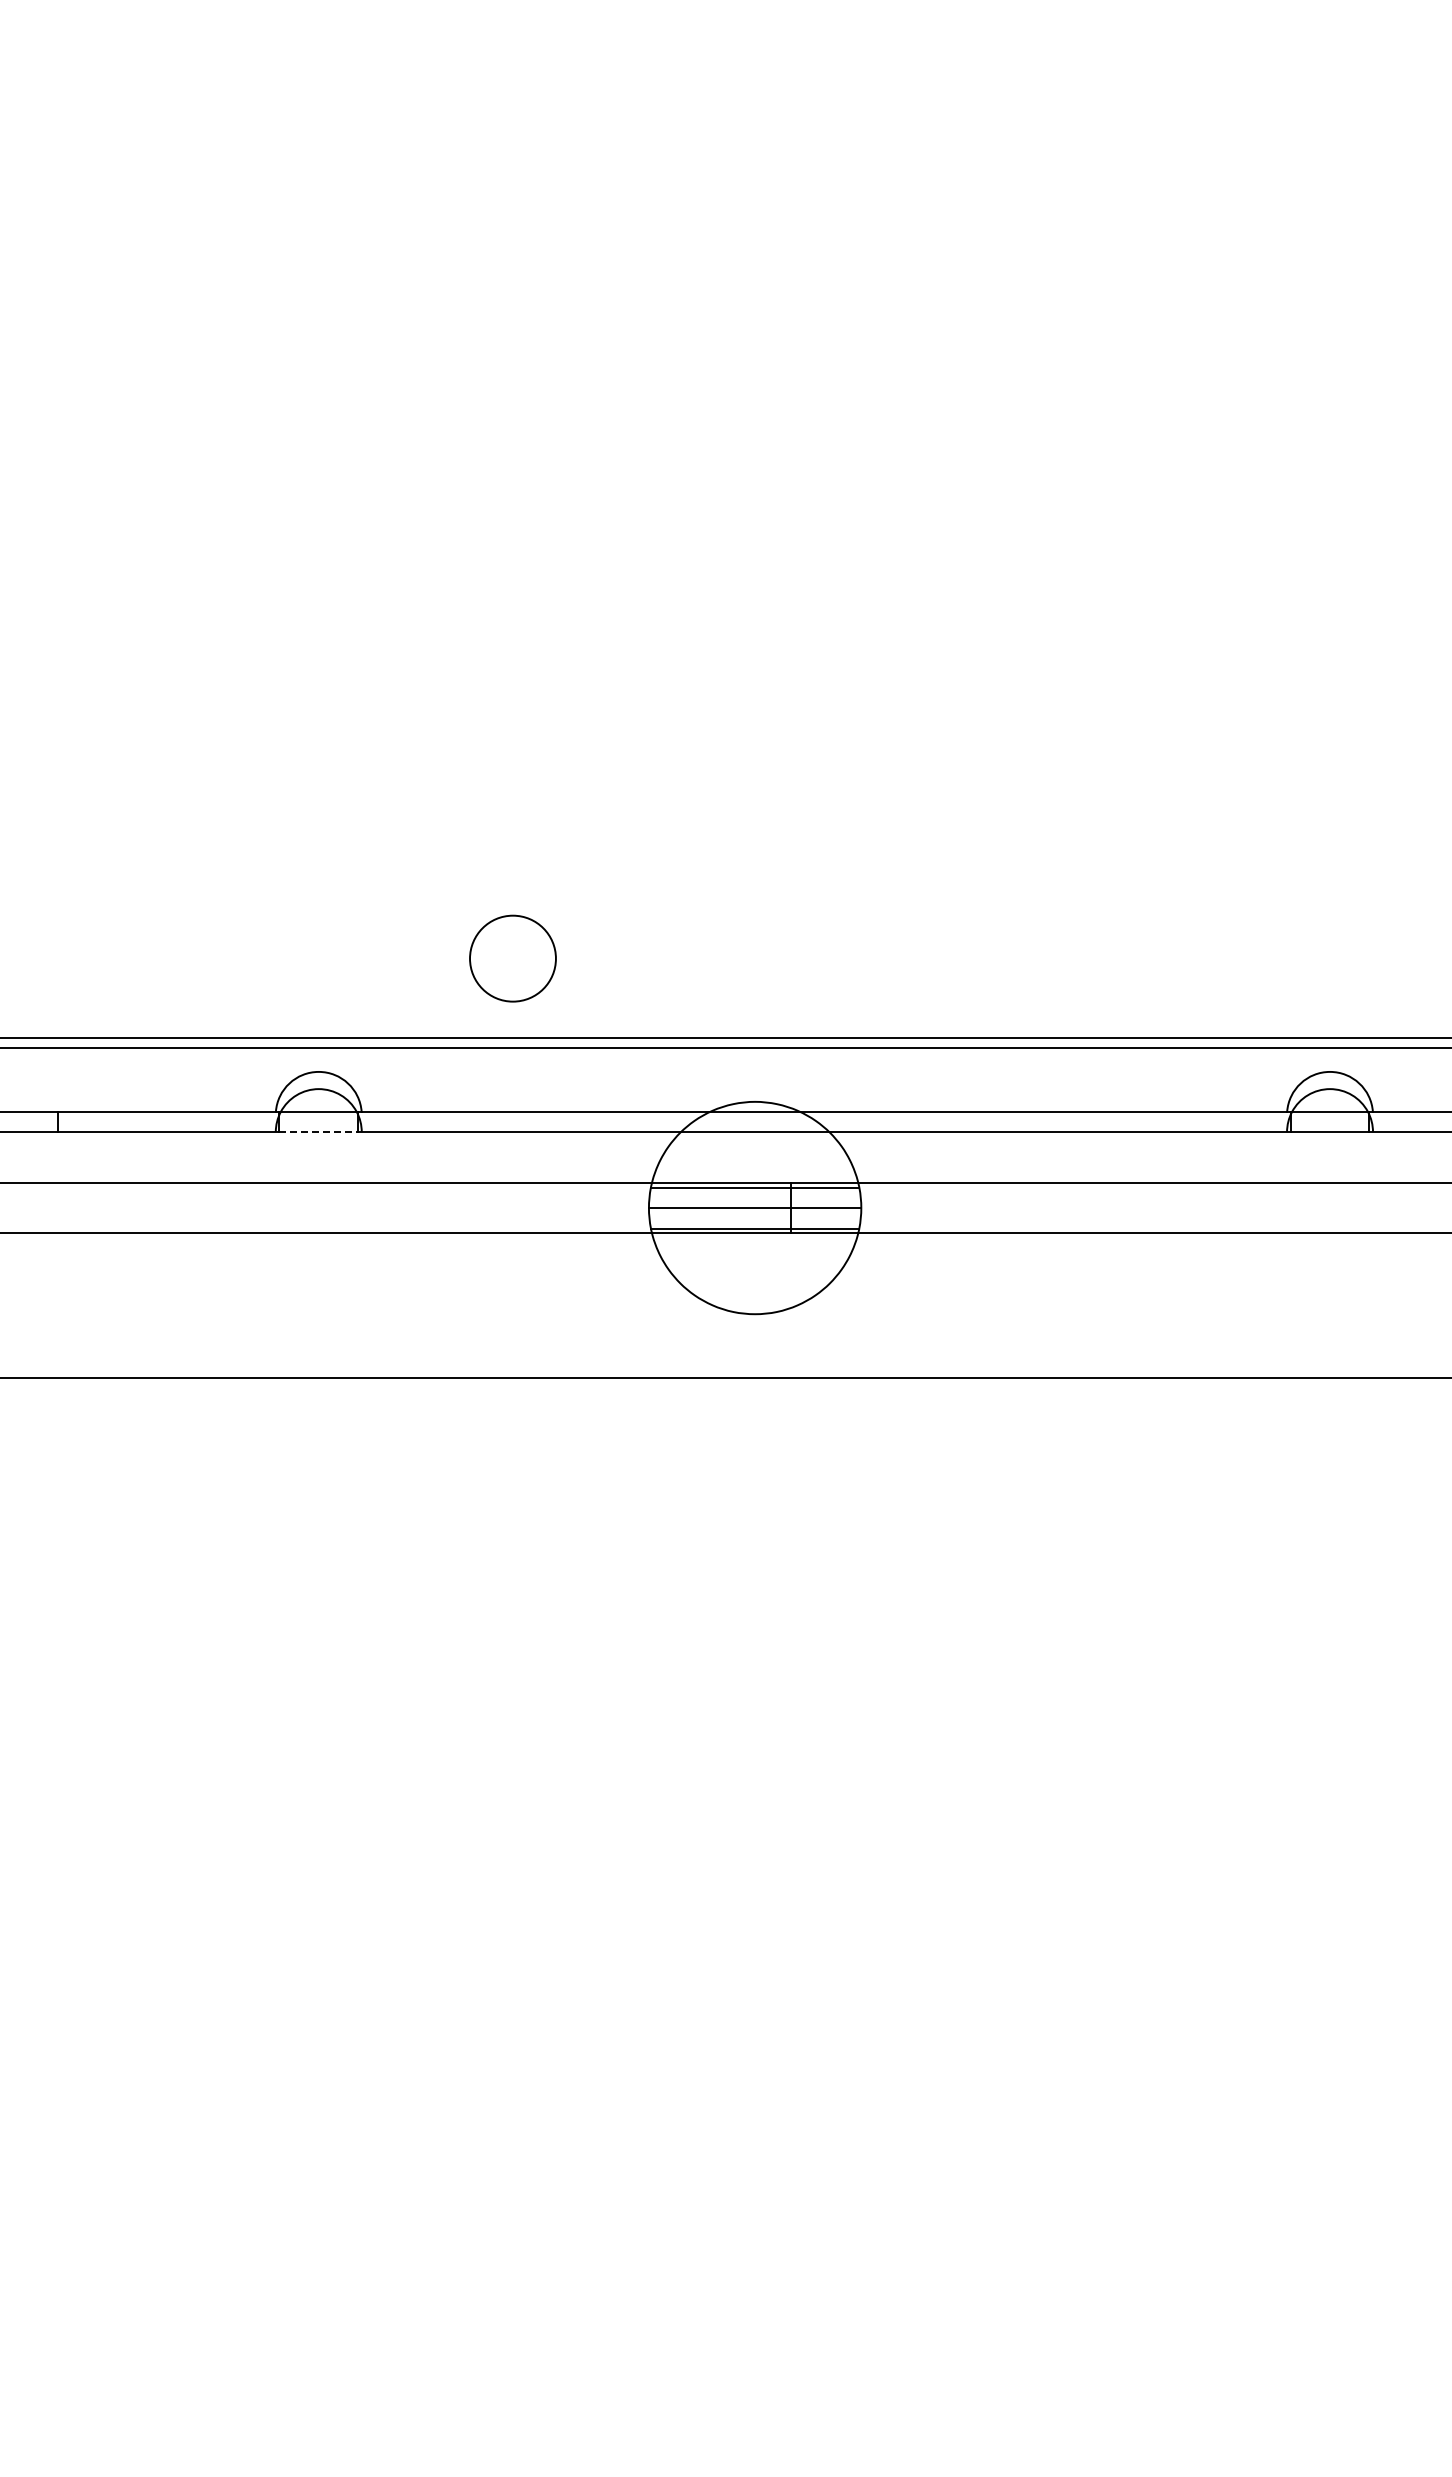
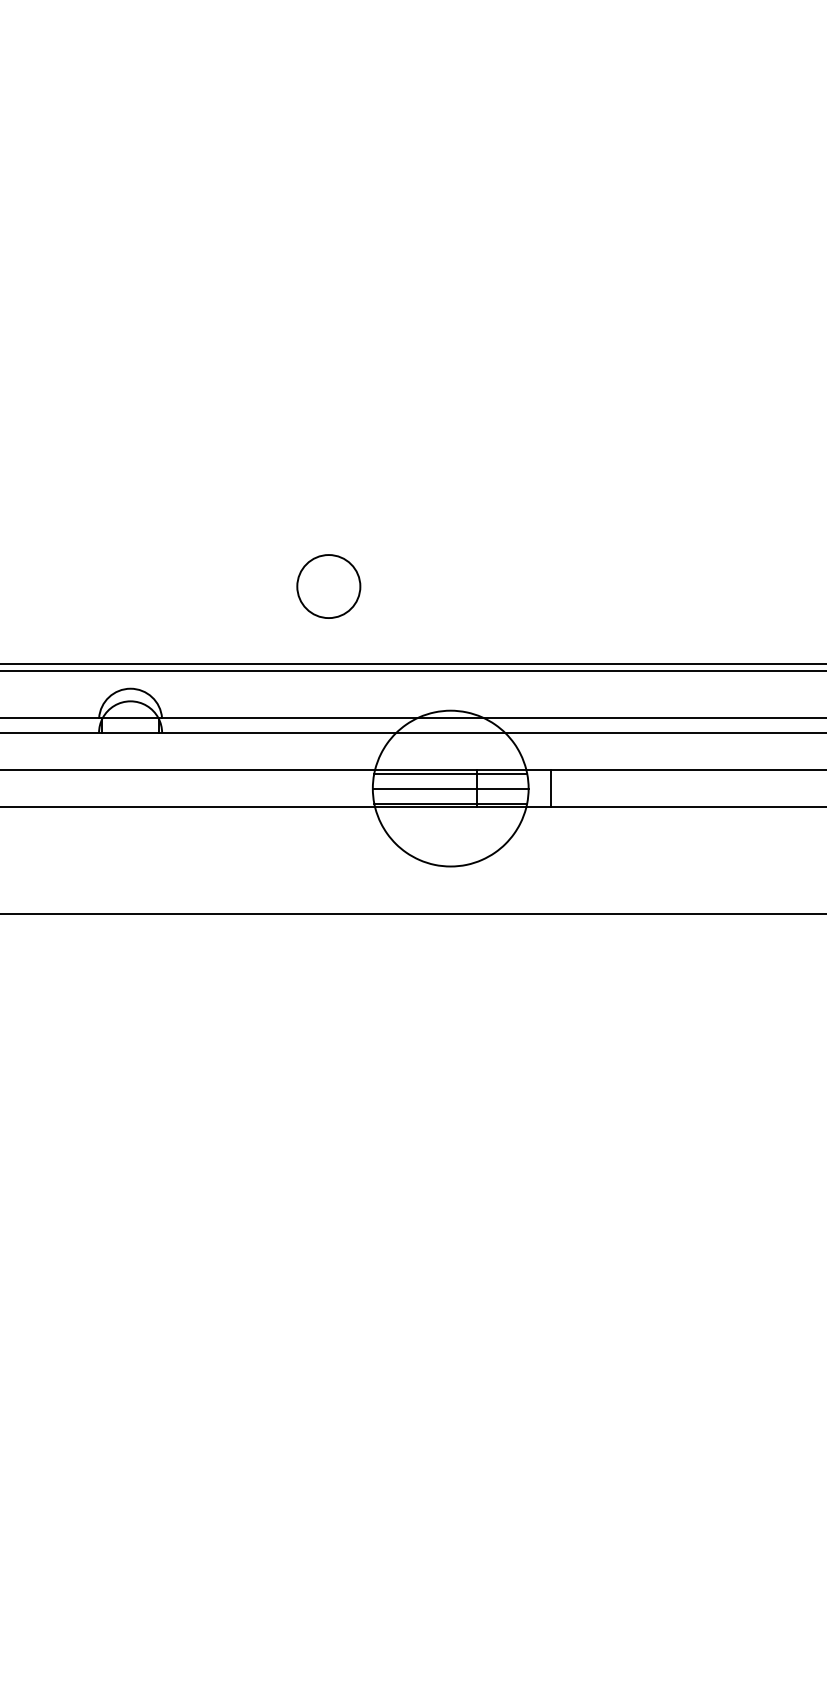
circle: (512, 958) -> (328, 586), moved
line: (319, 1132) -> (131, 733), dashed -> solid
line: (891, 1207) -> (550, 788), added

